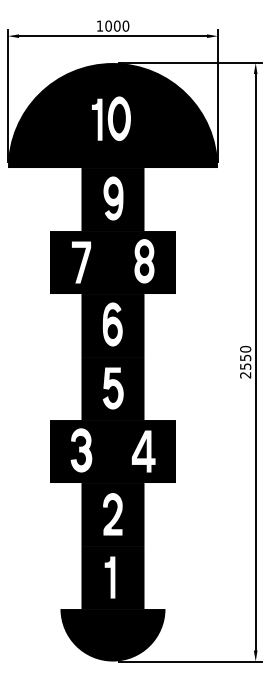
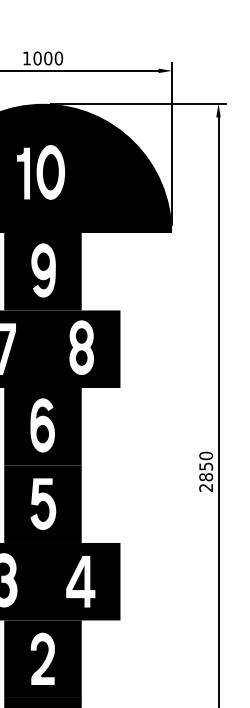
text: (245, 366) -> (205, 477), 2550 -> 2850

